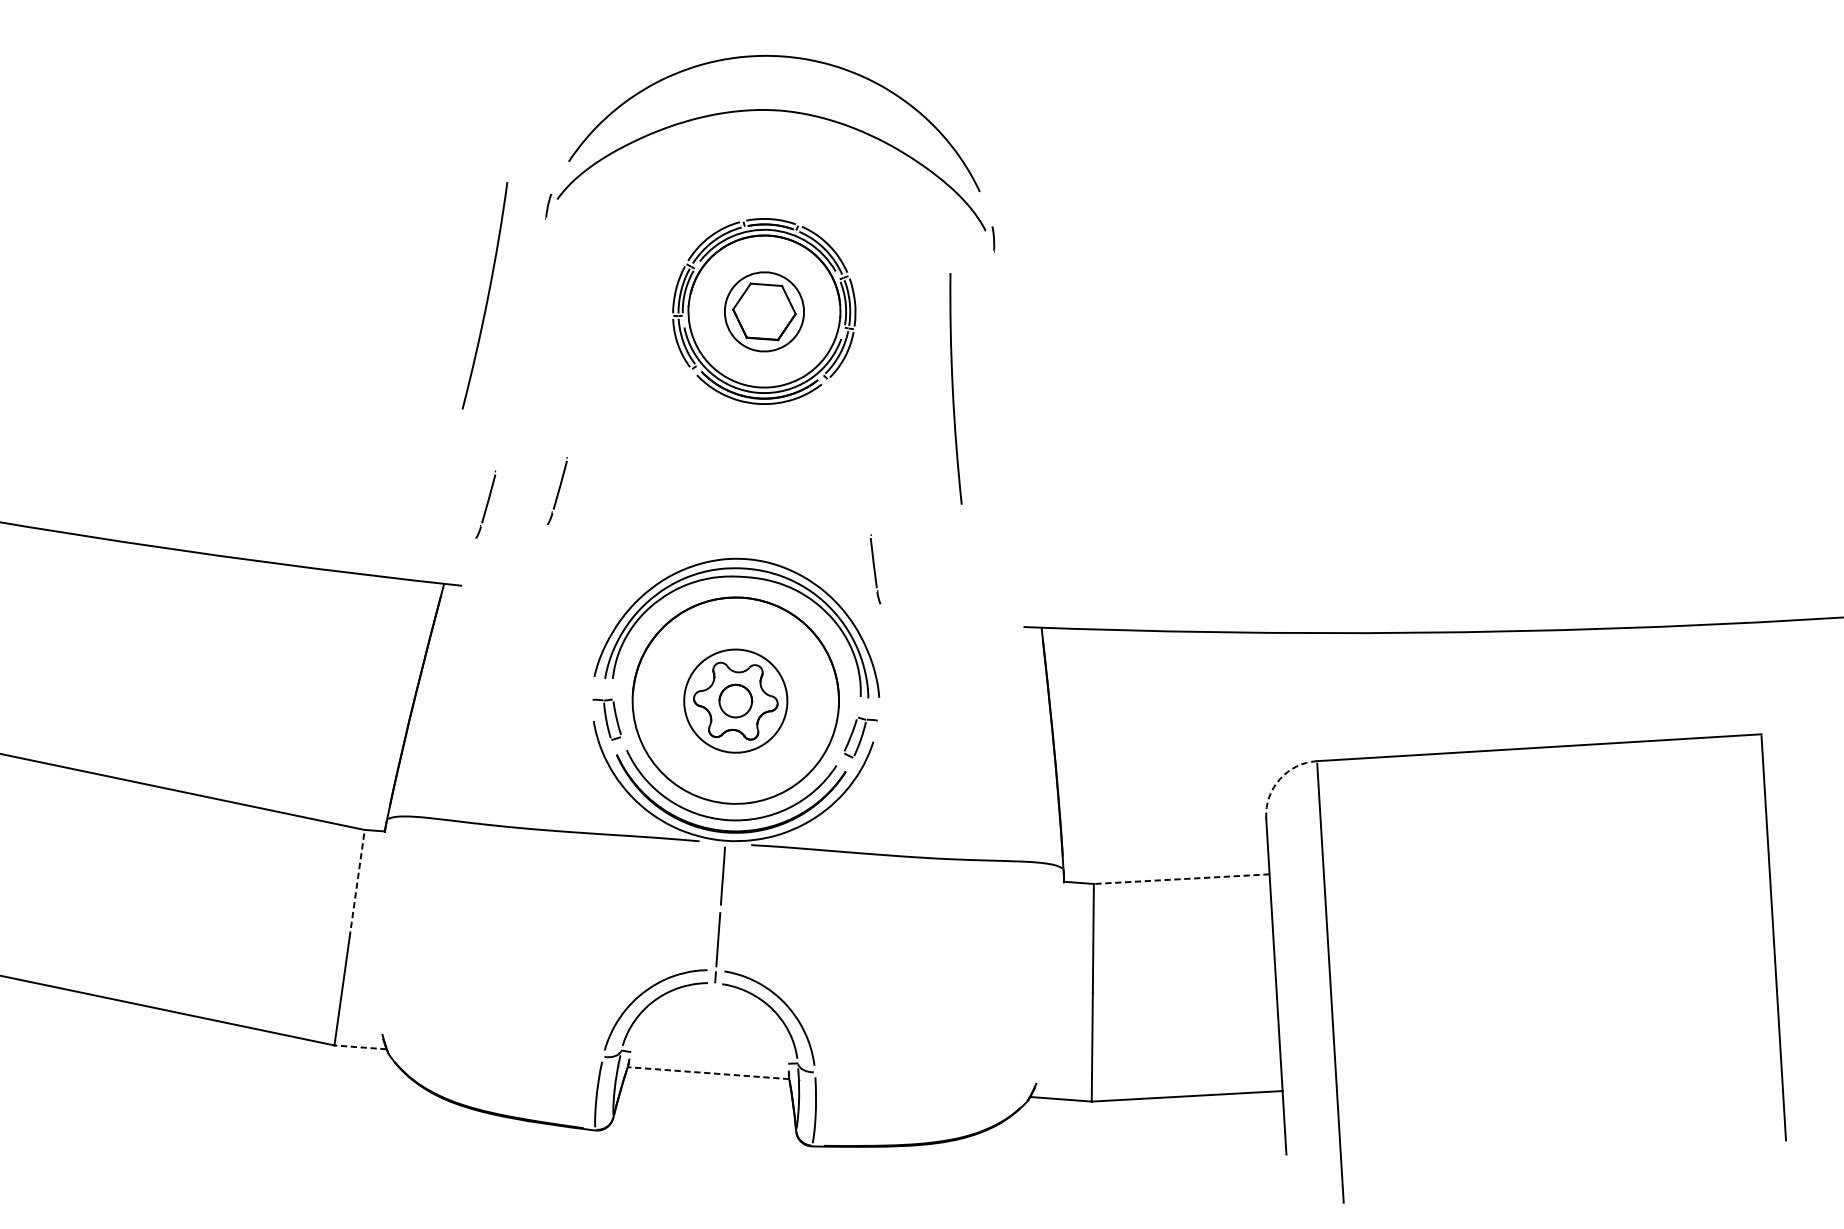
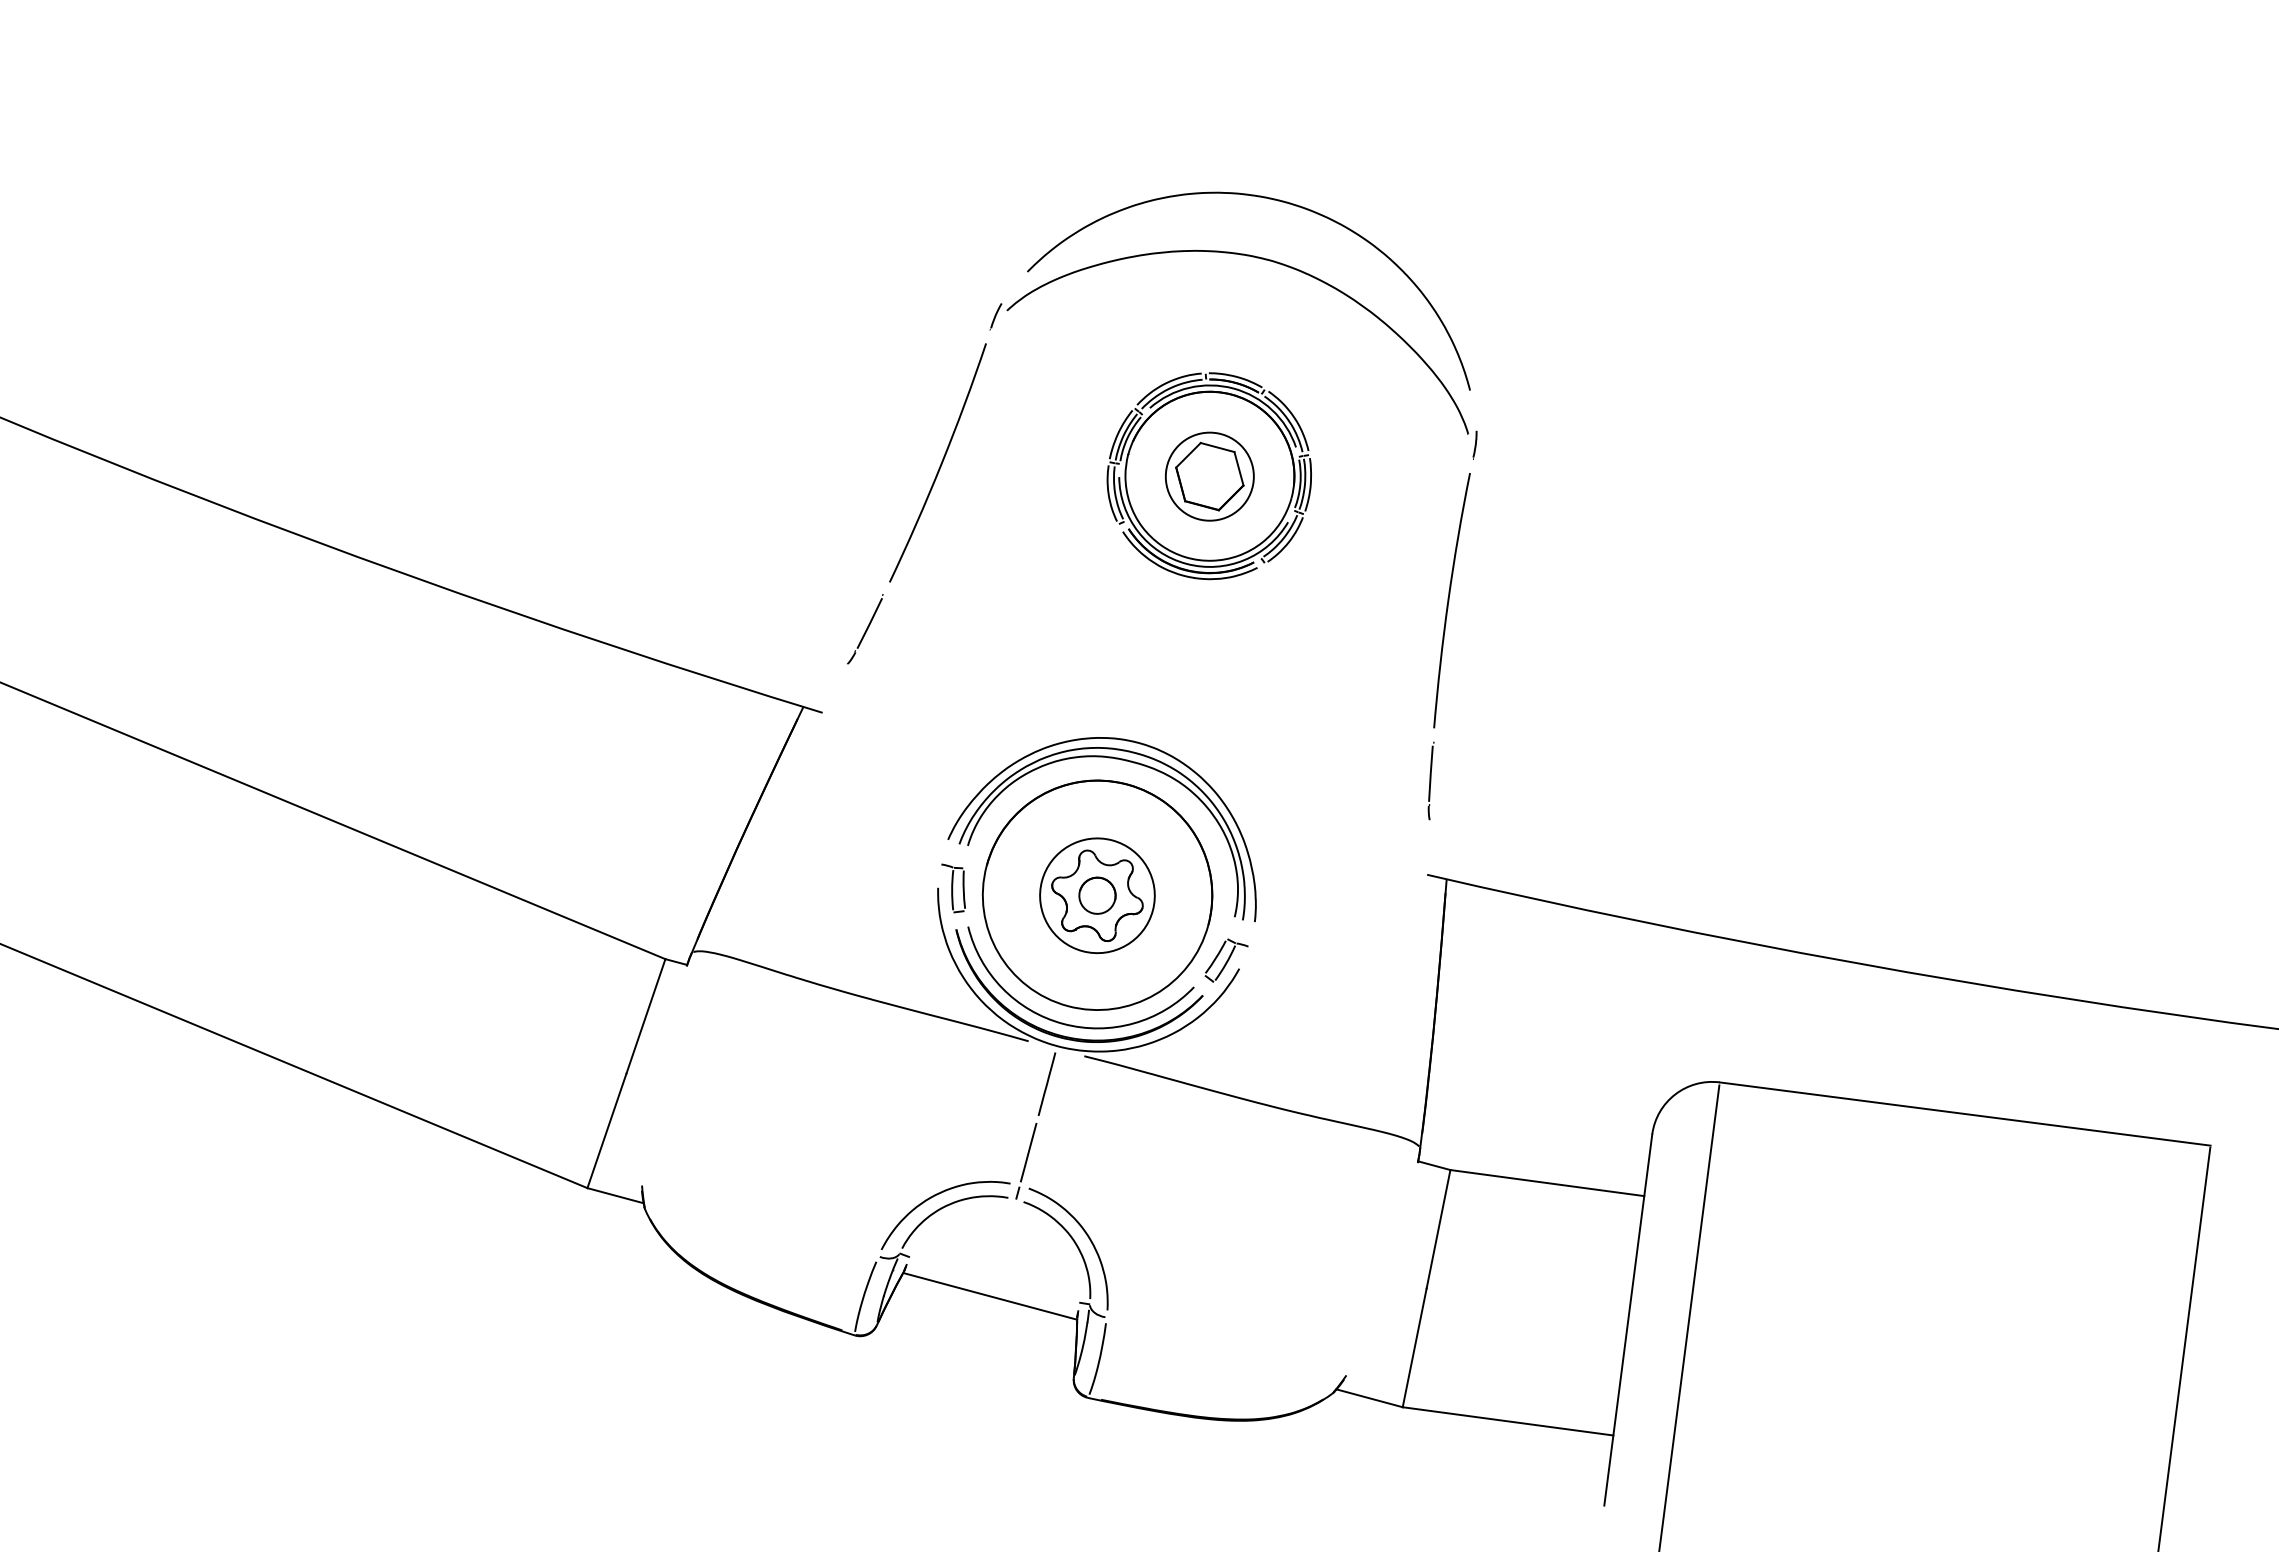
curve: (487, 295) -> (940, 463), moved
curve: (953, 389) -> (1449, 600), moved
part: (557, 491) -> (946, 629), removed
part: (874, 569) -> (1430, 780), moved
arc: (1280, 779) -> (1675, 1094), dashed -> solid
line: (1181, 879) -> (1547, 1183), dashed -> solid
line: (356, 883) -> (645, 1016), dashed -> solid
line: (360, 1047) -> (615, 1195), dashed -> solid
line: (707, 1073) -> (989, 1296), dashed -> solid

